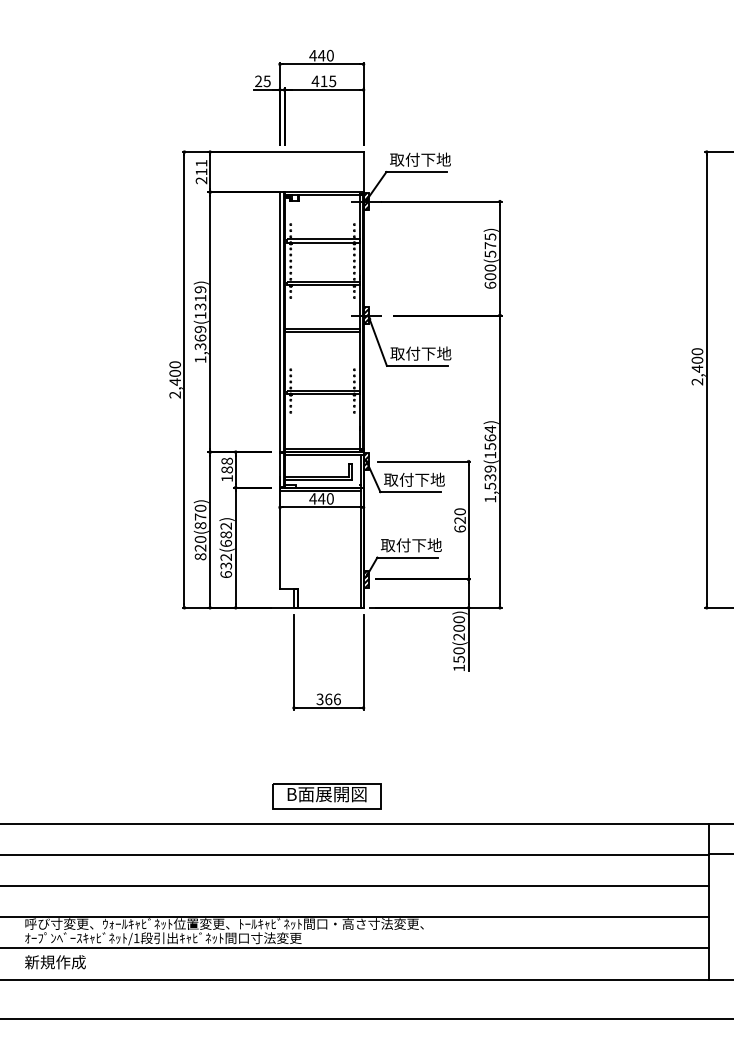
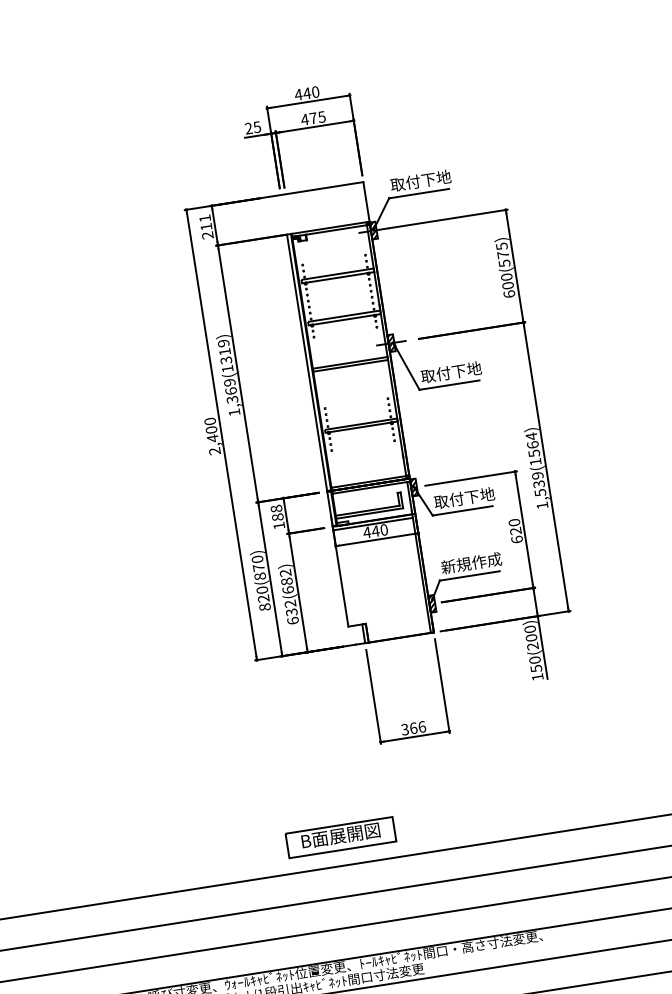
text: (323, 80) -> (312, 117), 415 -> 475
text: (410, 545) -> (470, 563), 取付下地 -> 新規作成
part: (326, 796) -> (340, 838), moved

